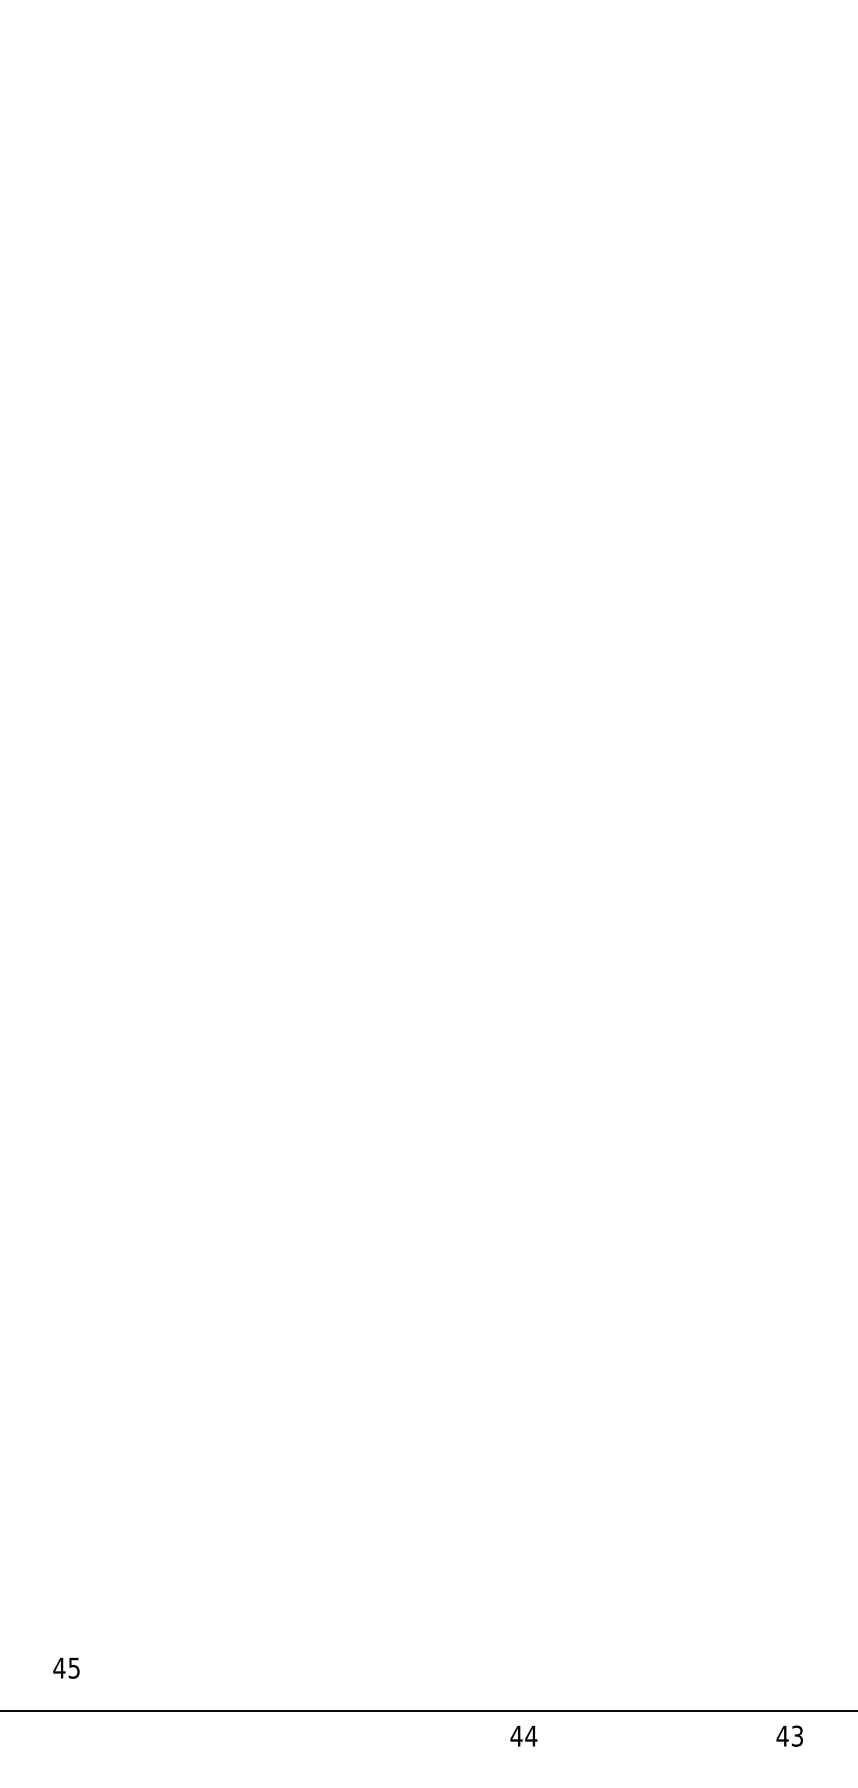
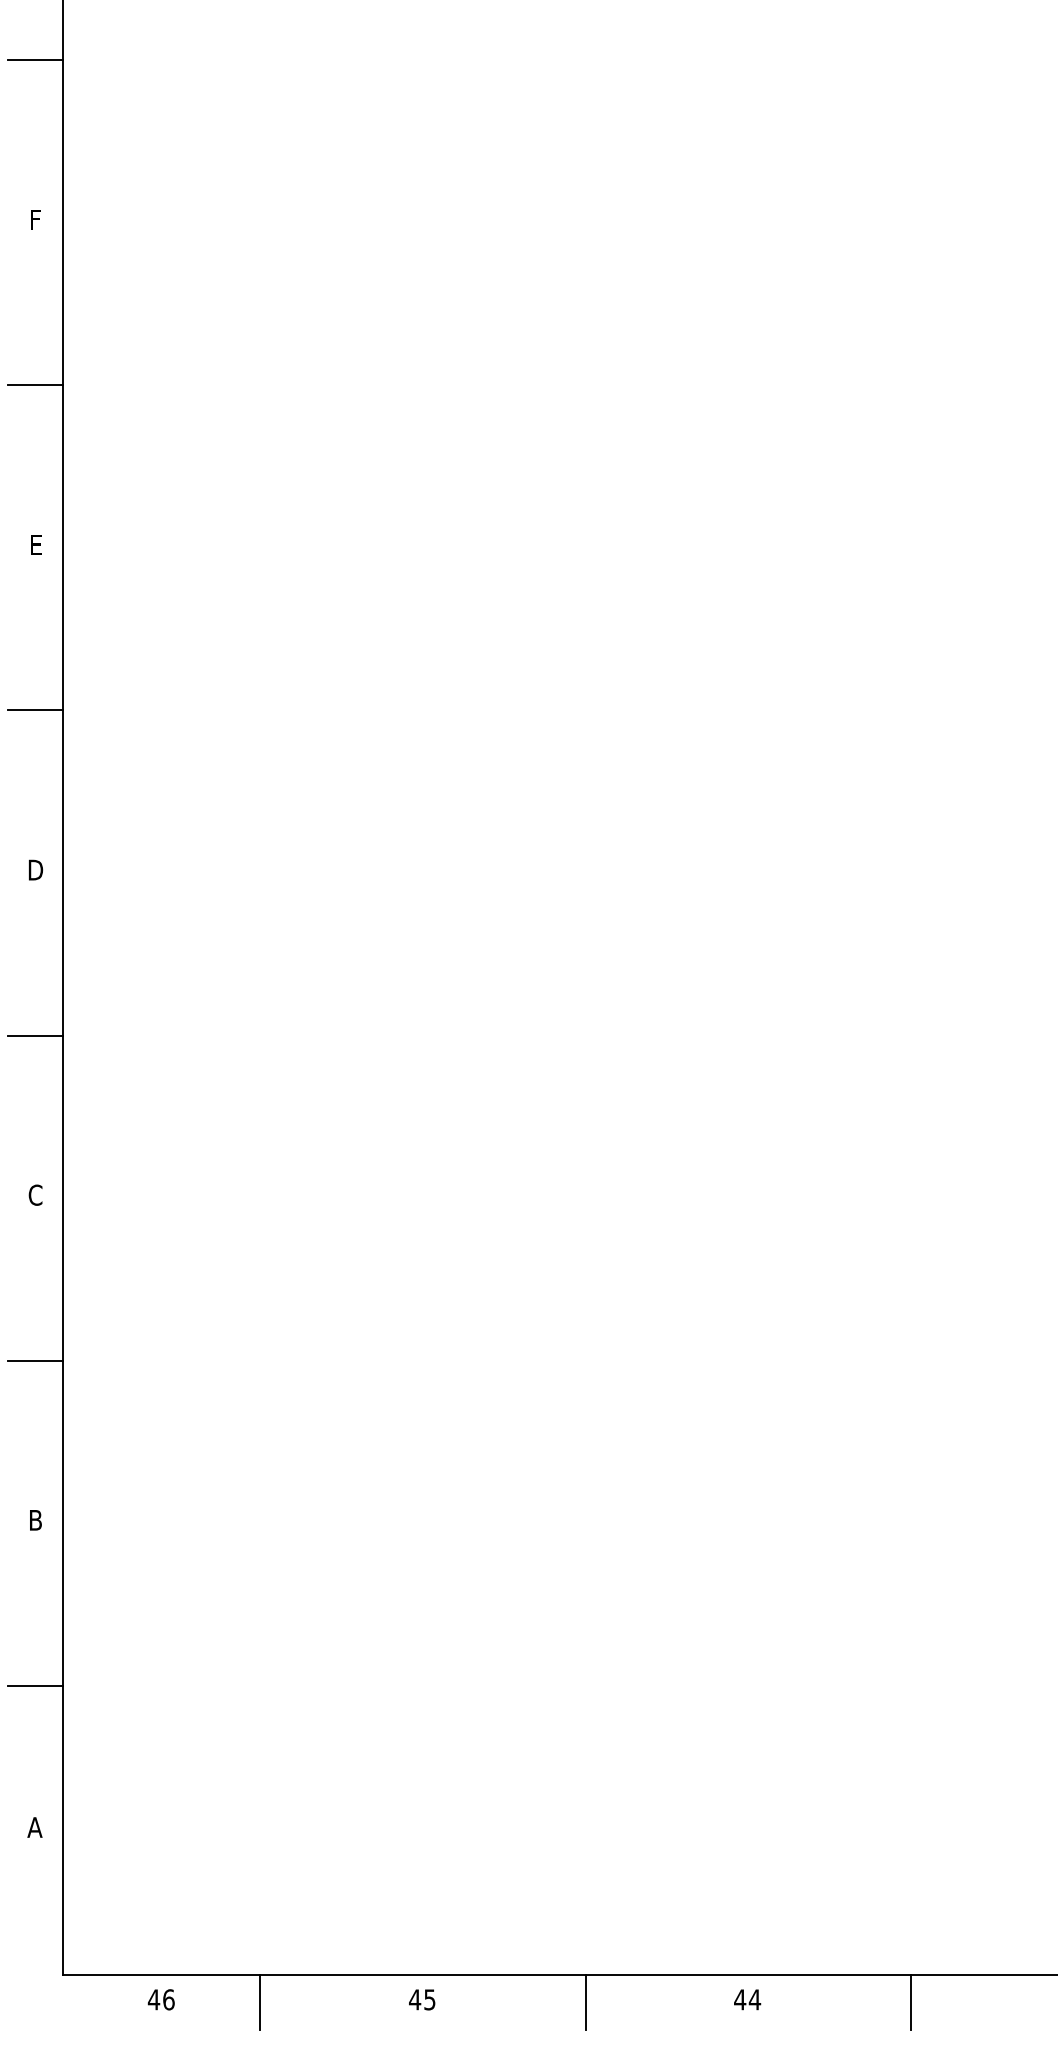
text: (66, 1667) -> (422, 1999), moved
text: (523, 1735) -> (747, 1999), moved
line: (302, 1738) -> (585, 2002), added
line: (627, 1738) -> (910, 2002), added

